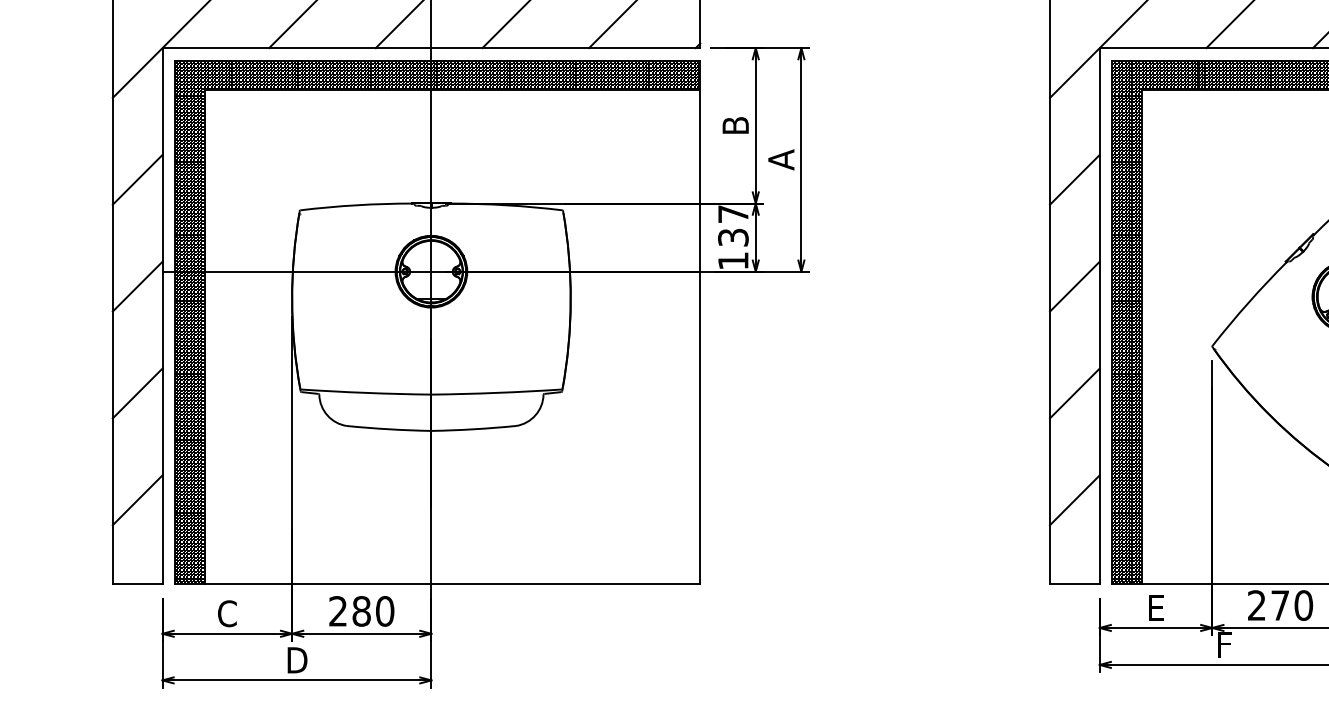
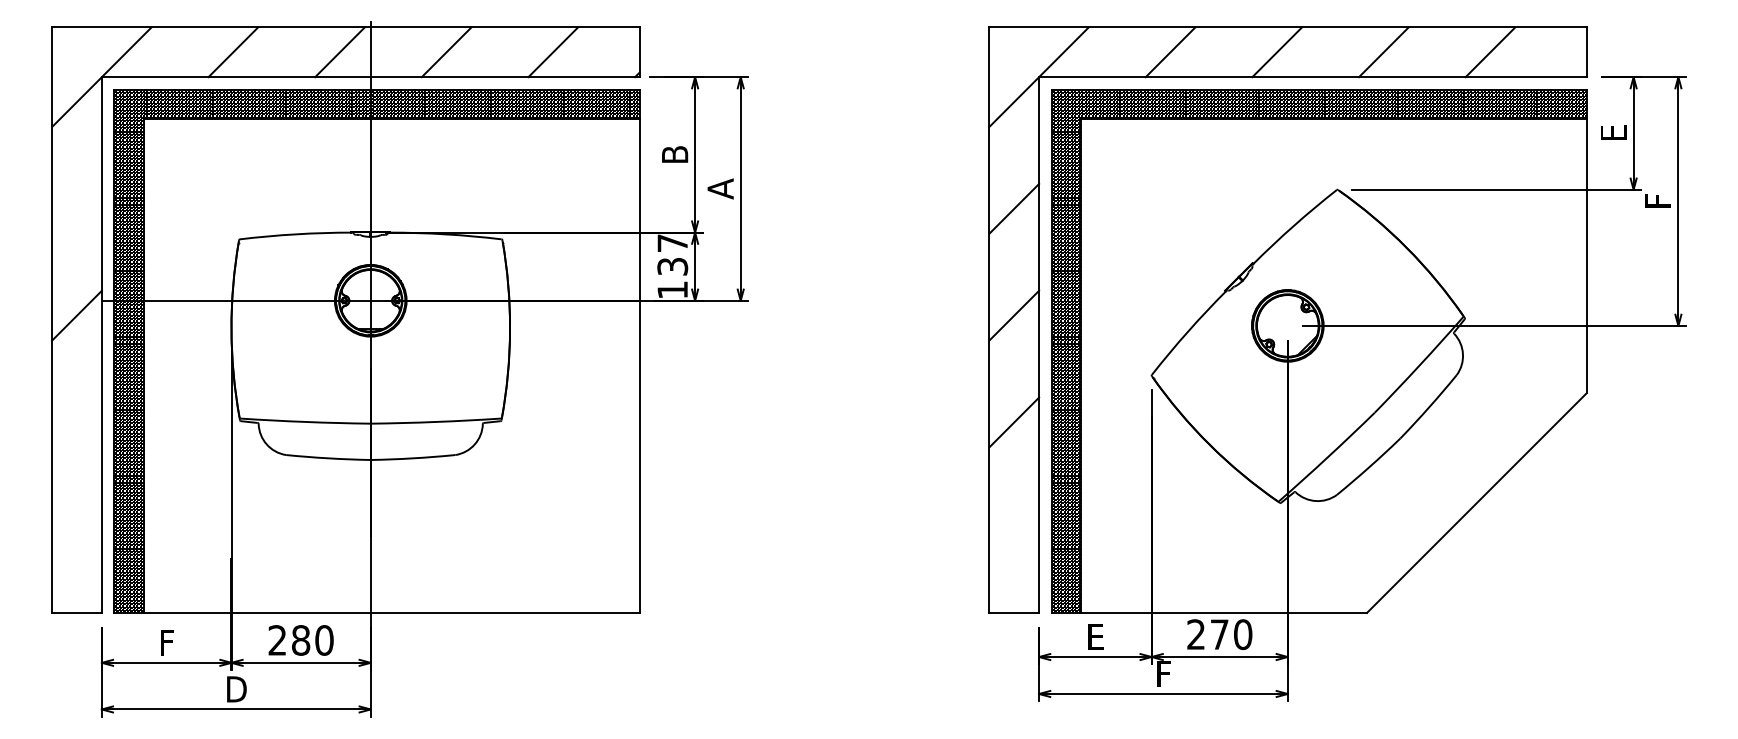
line: (137, 179) -> (76, 208), removed
line: (137, 393) -> (76, 422), removed
line: (137, 500) -> (76, 529), removed
line: (1075, 500) -> (1014, 529), removed
text: (227, 613) -> (166, 642), C -> F

